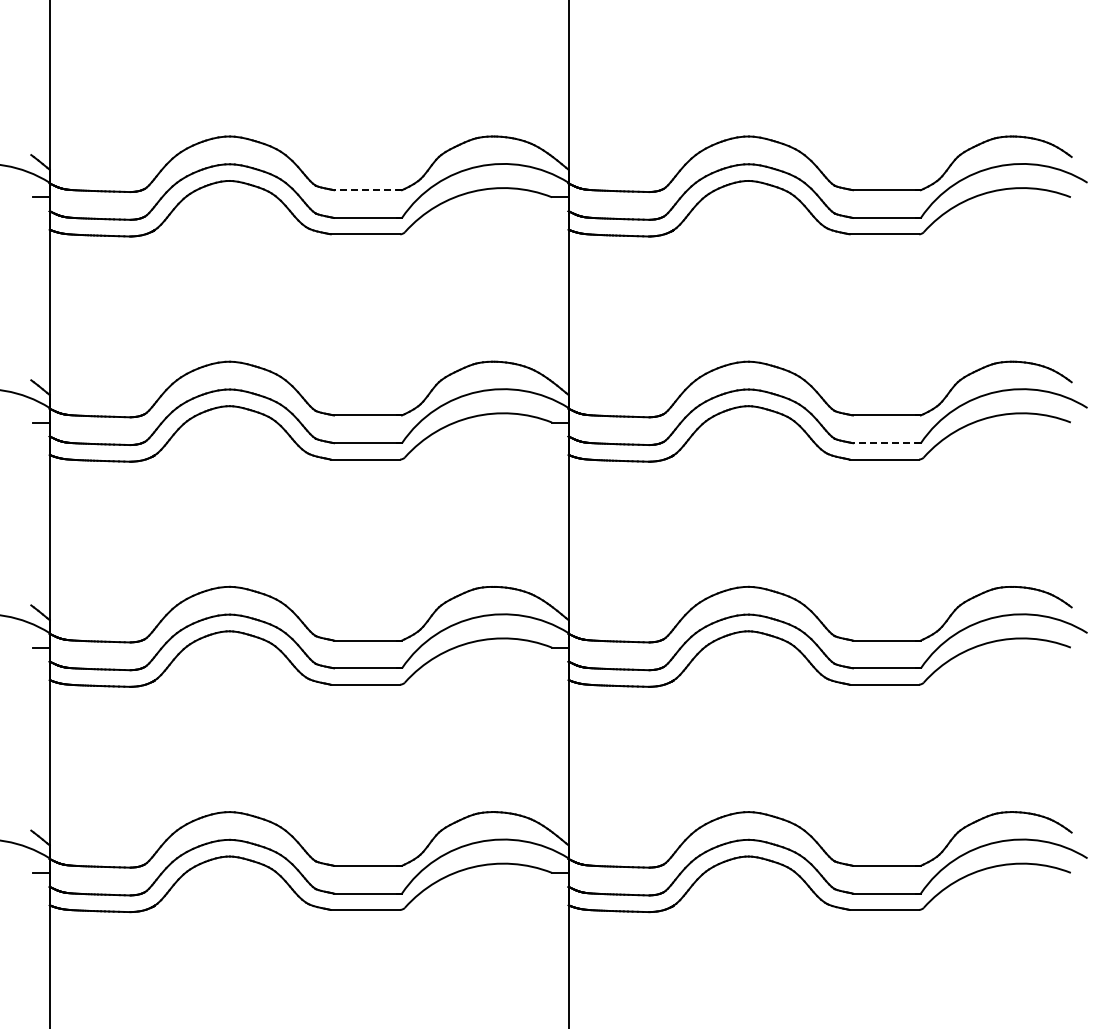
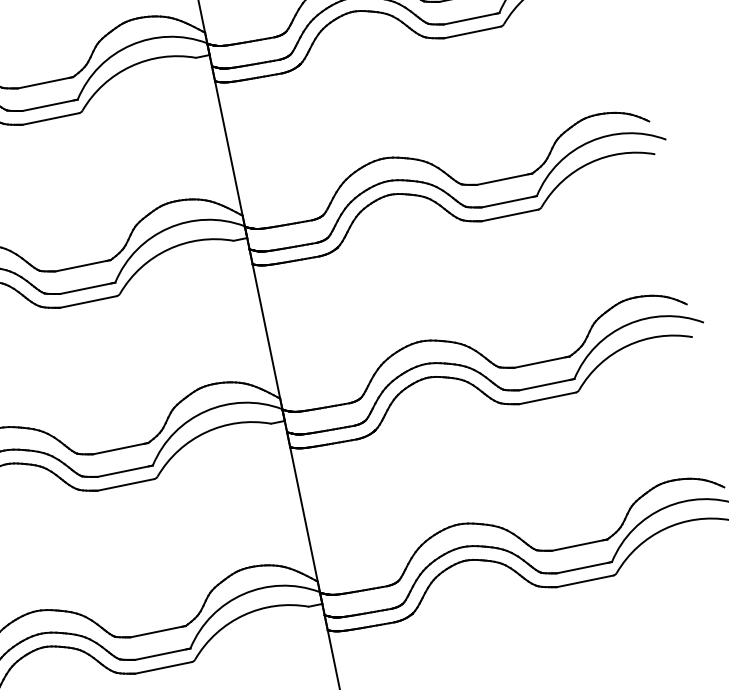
line: (368, 190) -> (45, 82), dashed -> solid
line: (886, 443) -> (508, 202), dashed -> solid

